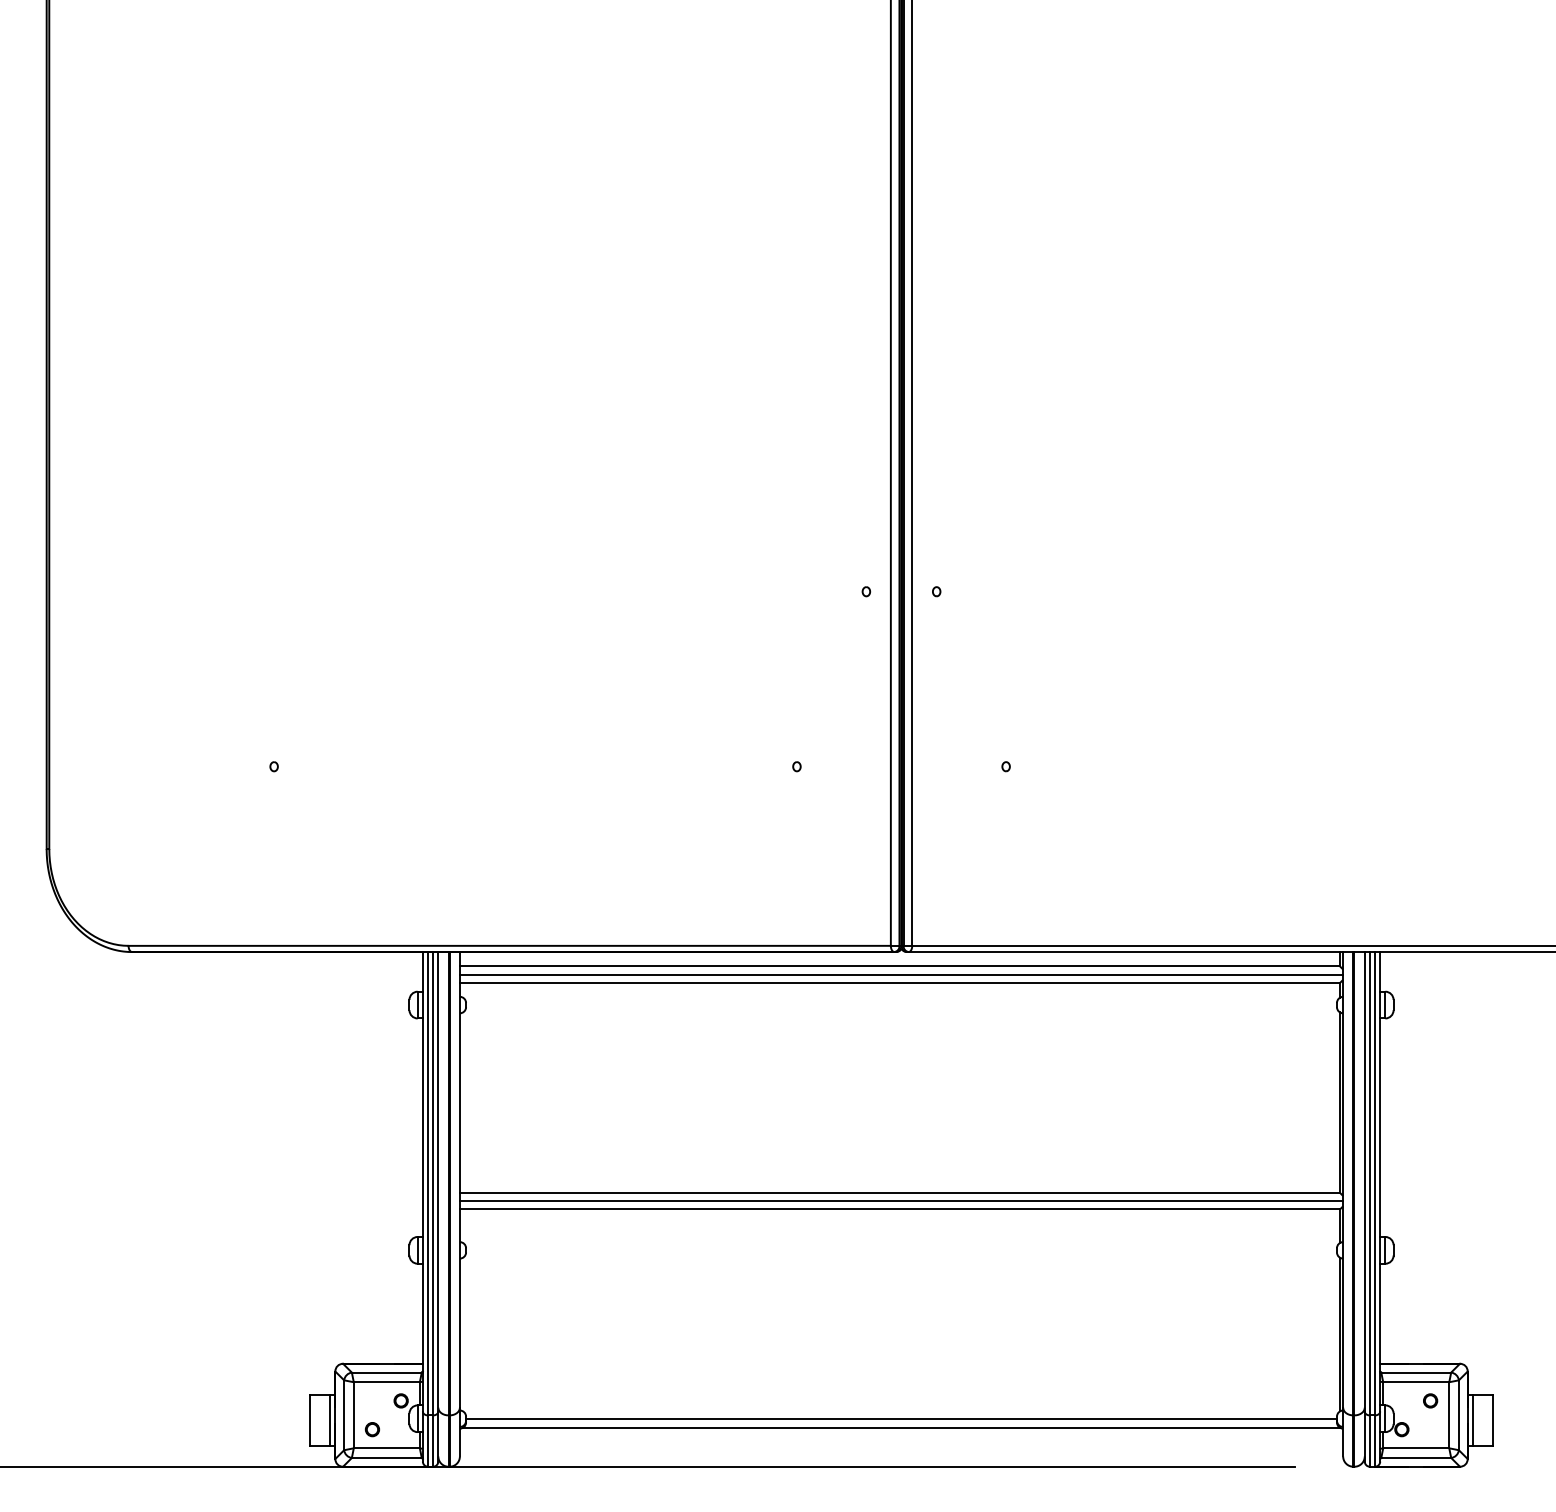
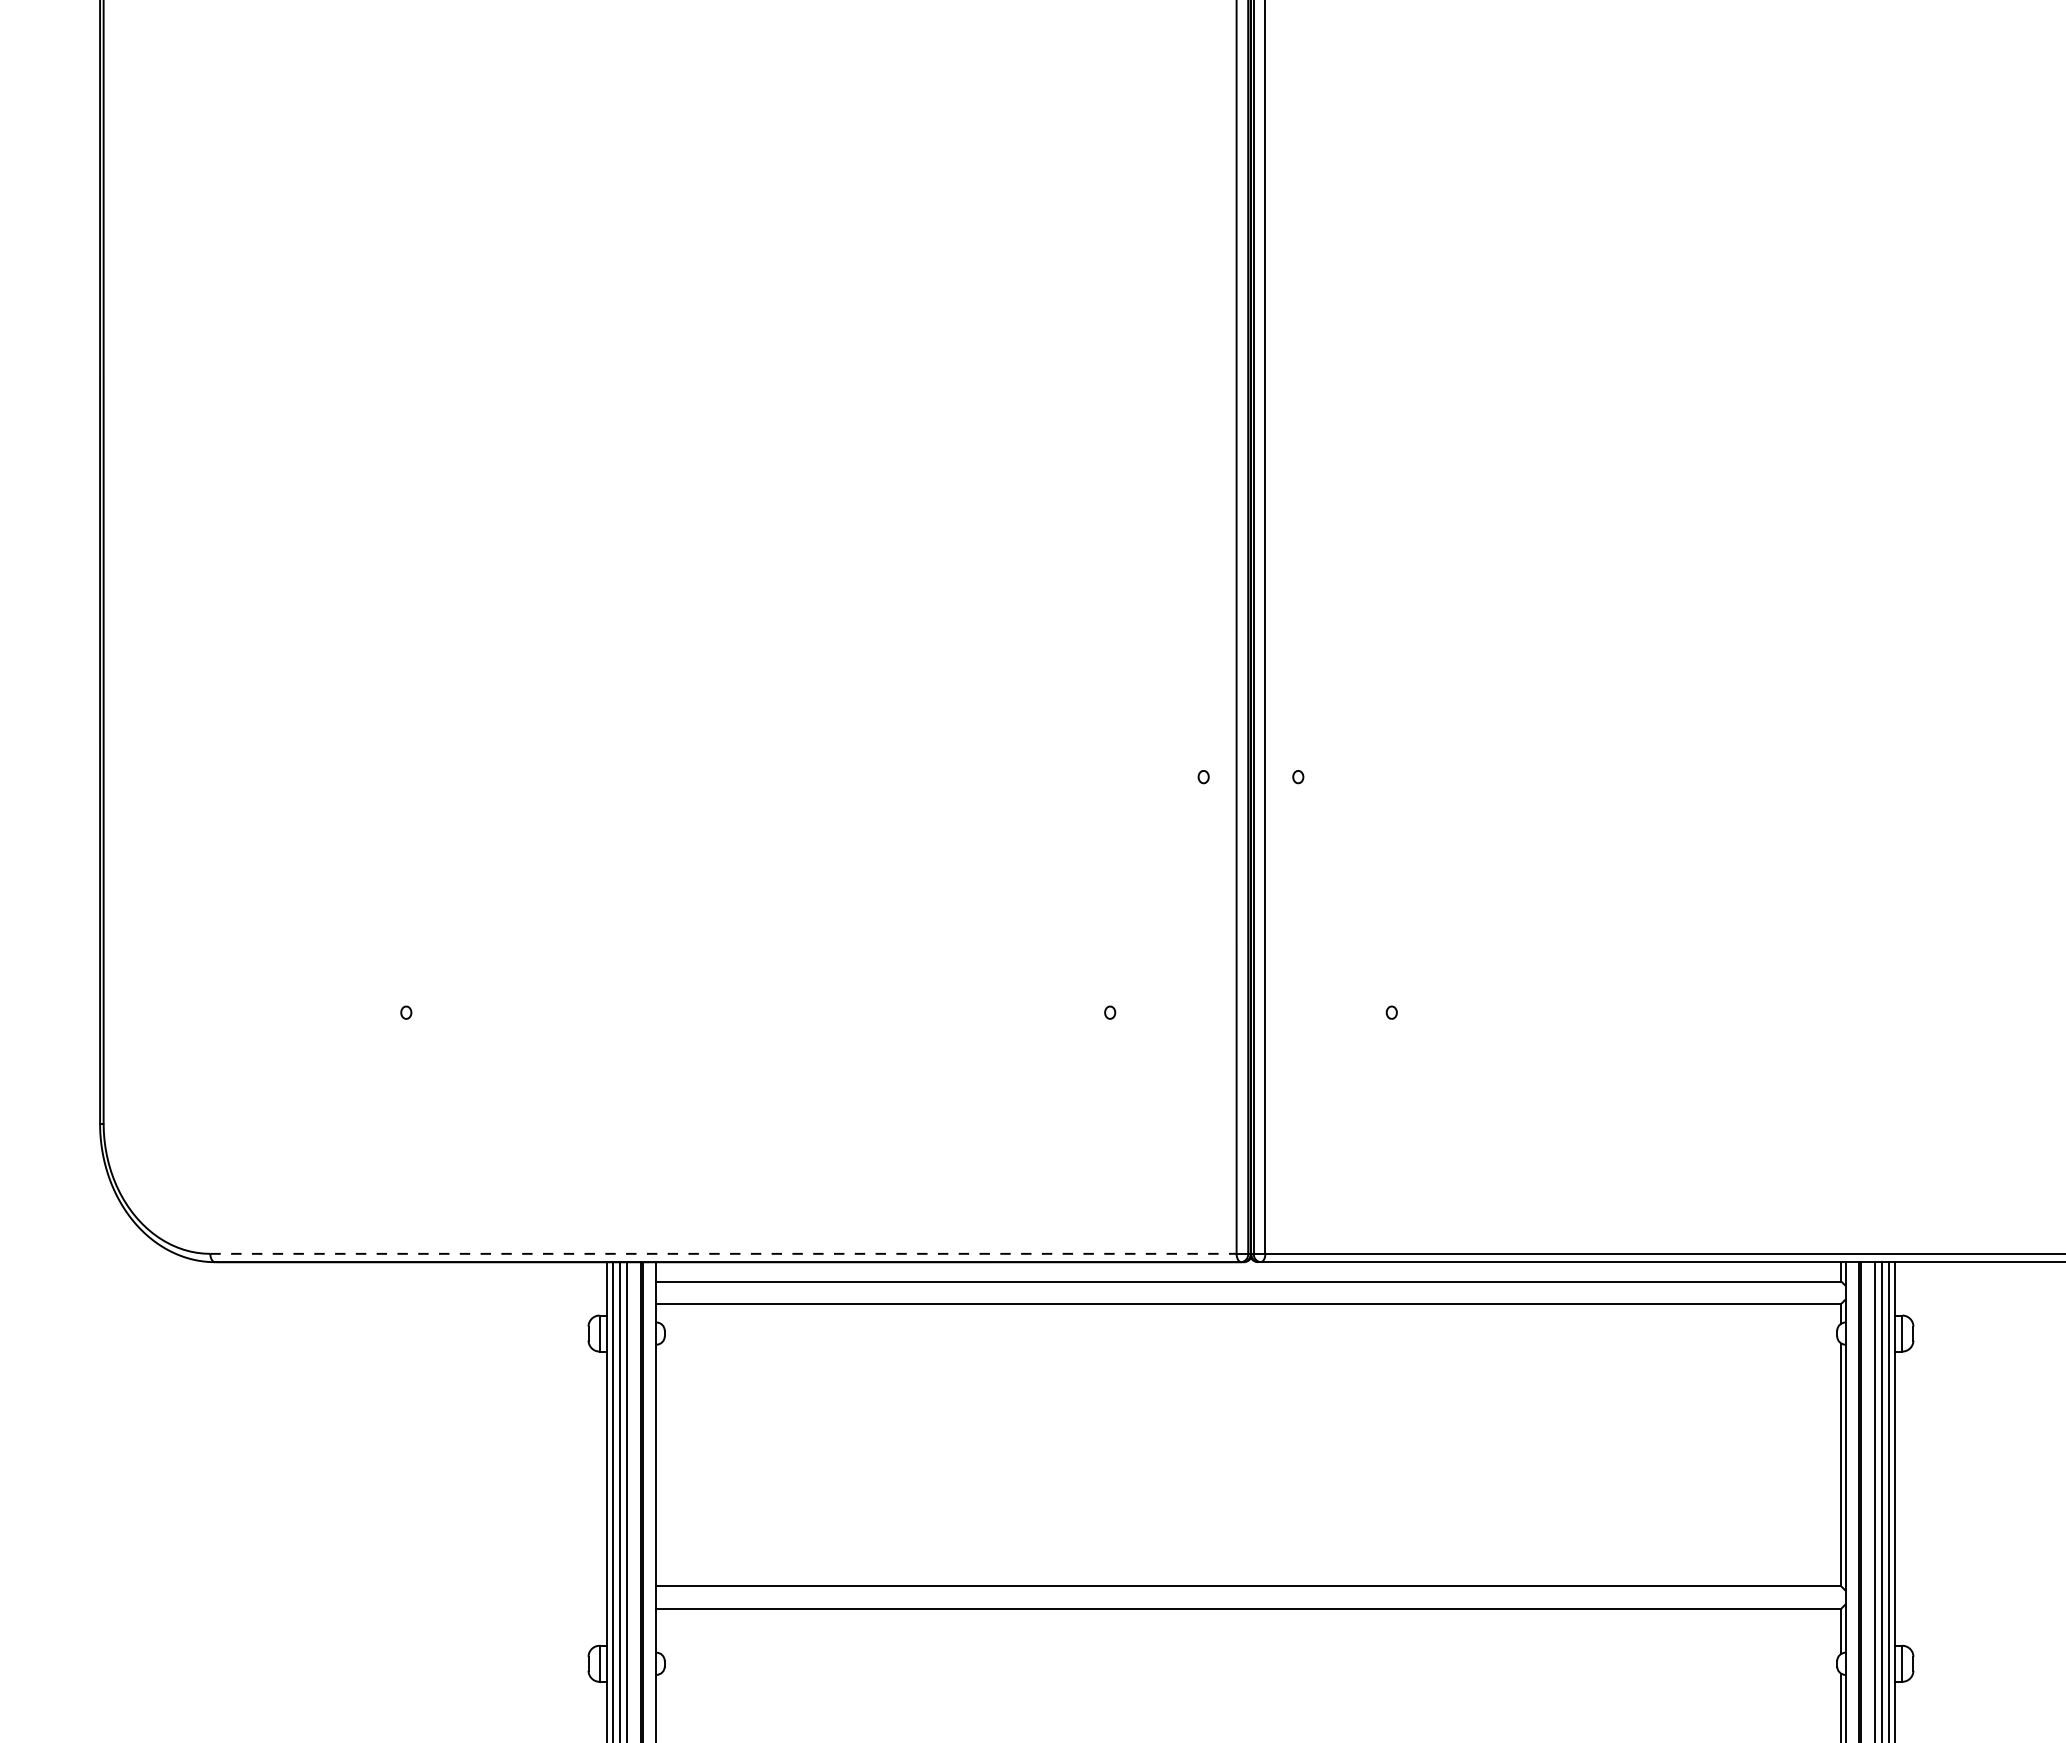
line: (510, 945) -> (724, 1253), solid -> dashed
line: (901, 974) -> (1250, 1292), removed
line: (901, 1201) -> (1250, 1598), removed

